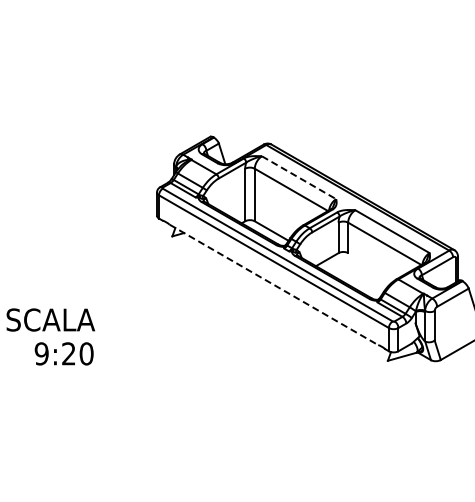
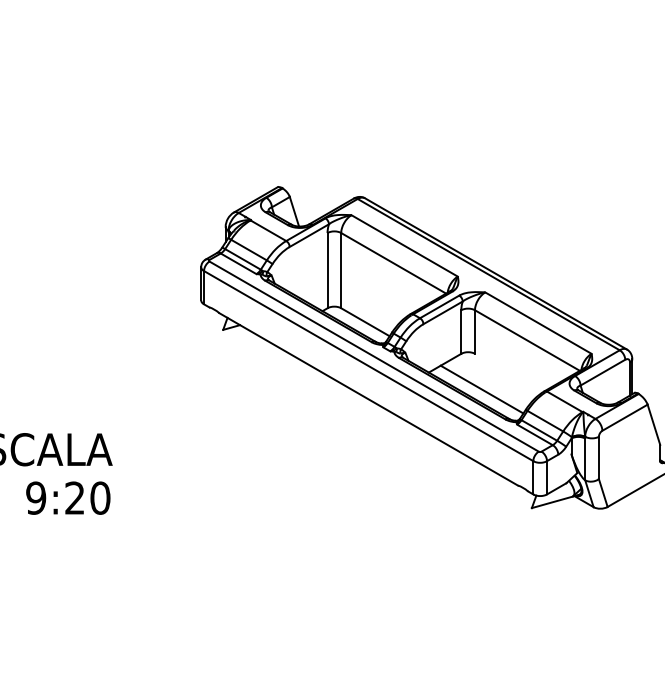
line: (299, 177) -> (405, 245), dashed -> solid
line: (352, 277) -> (481, 388), added
line: (274, 285) -> (369, 400), dashed -> solid

